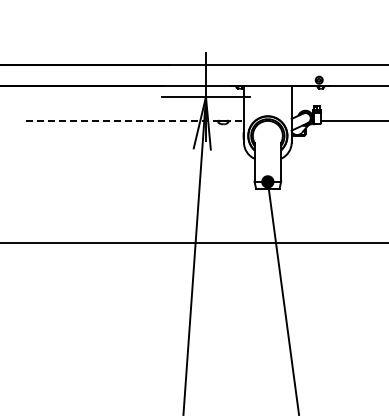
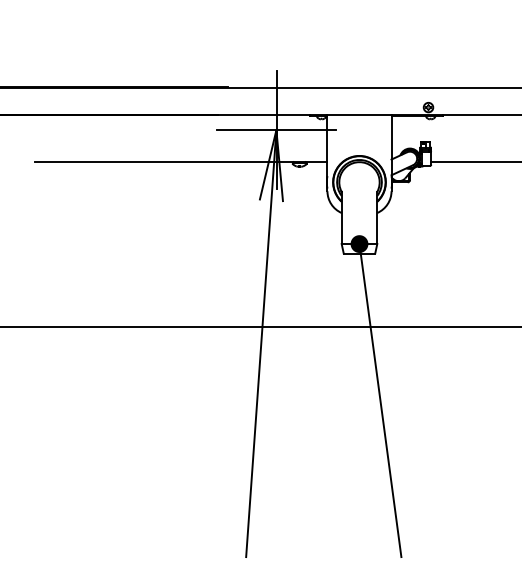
line: (135, 120) -> (181, 161), dashed -> solid

